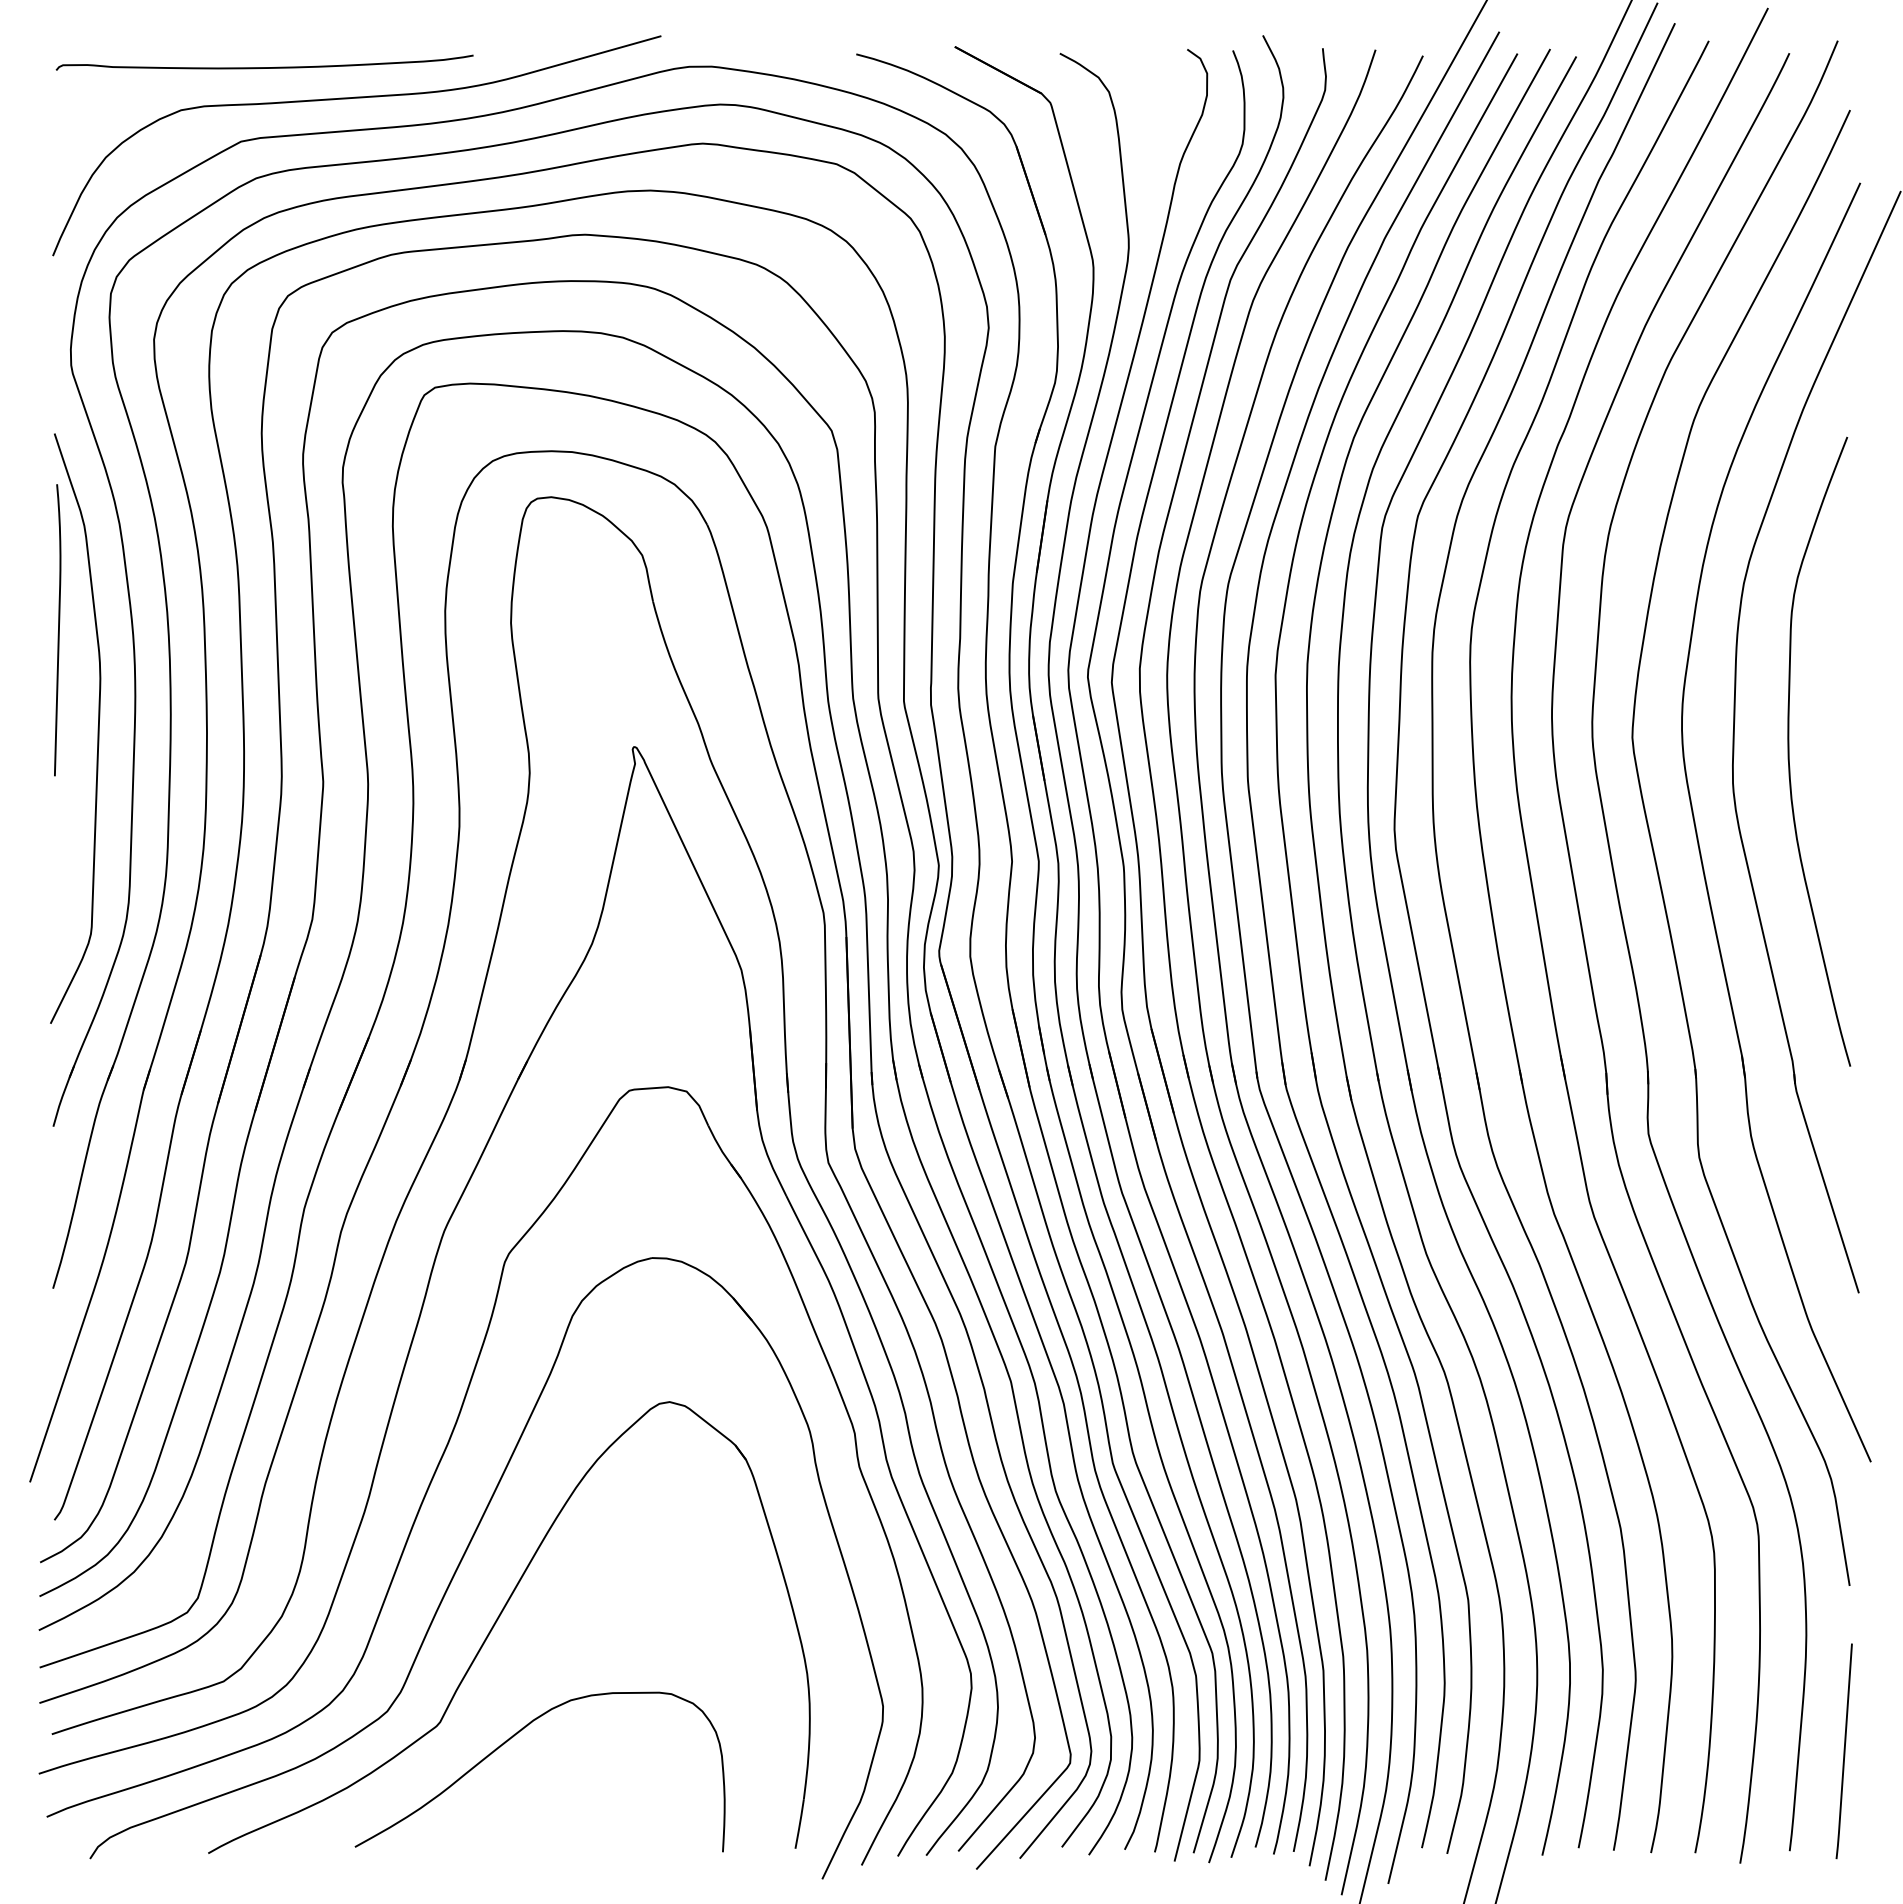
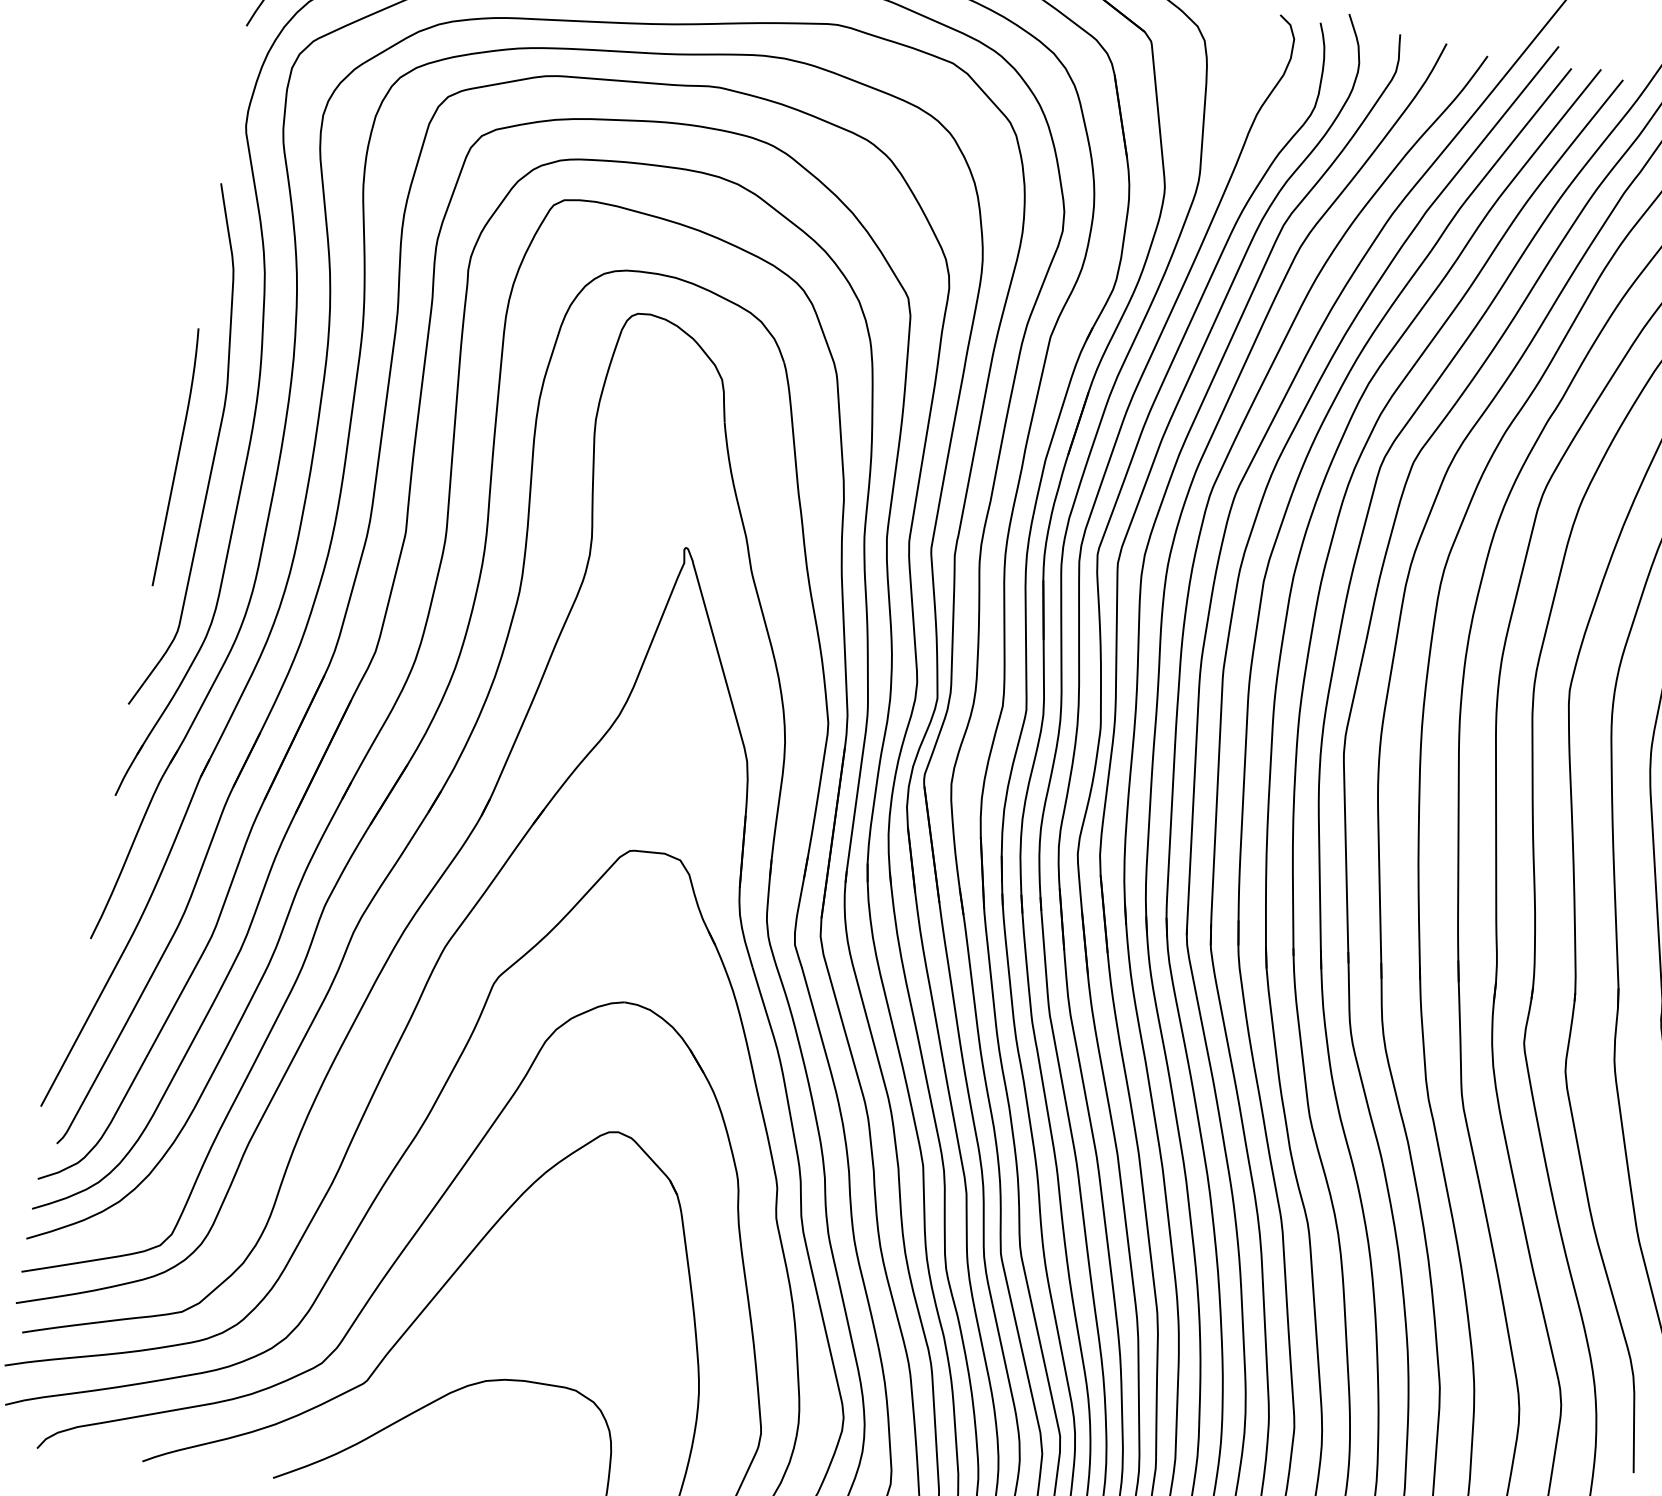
curve: (58, 630) -> (177, 457), moved

